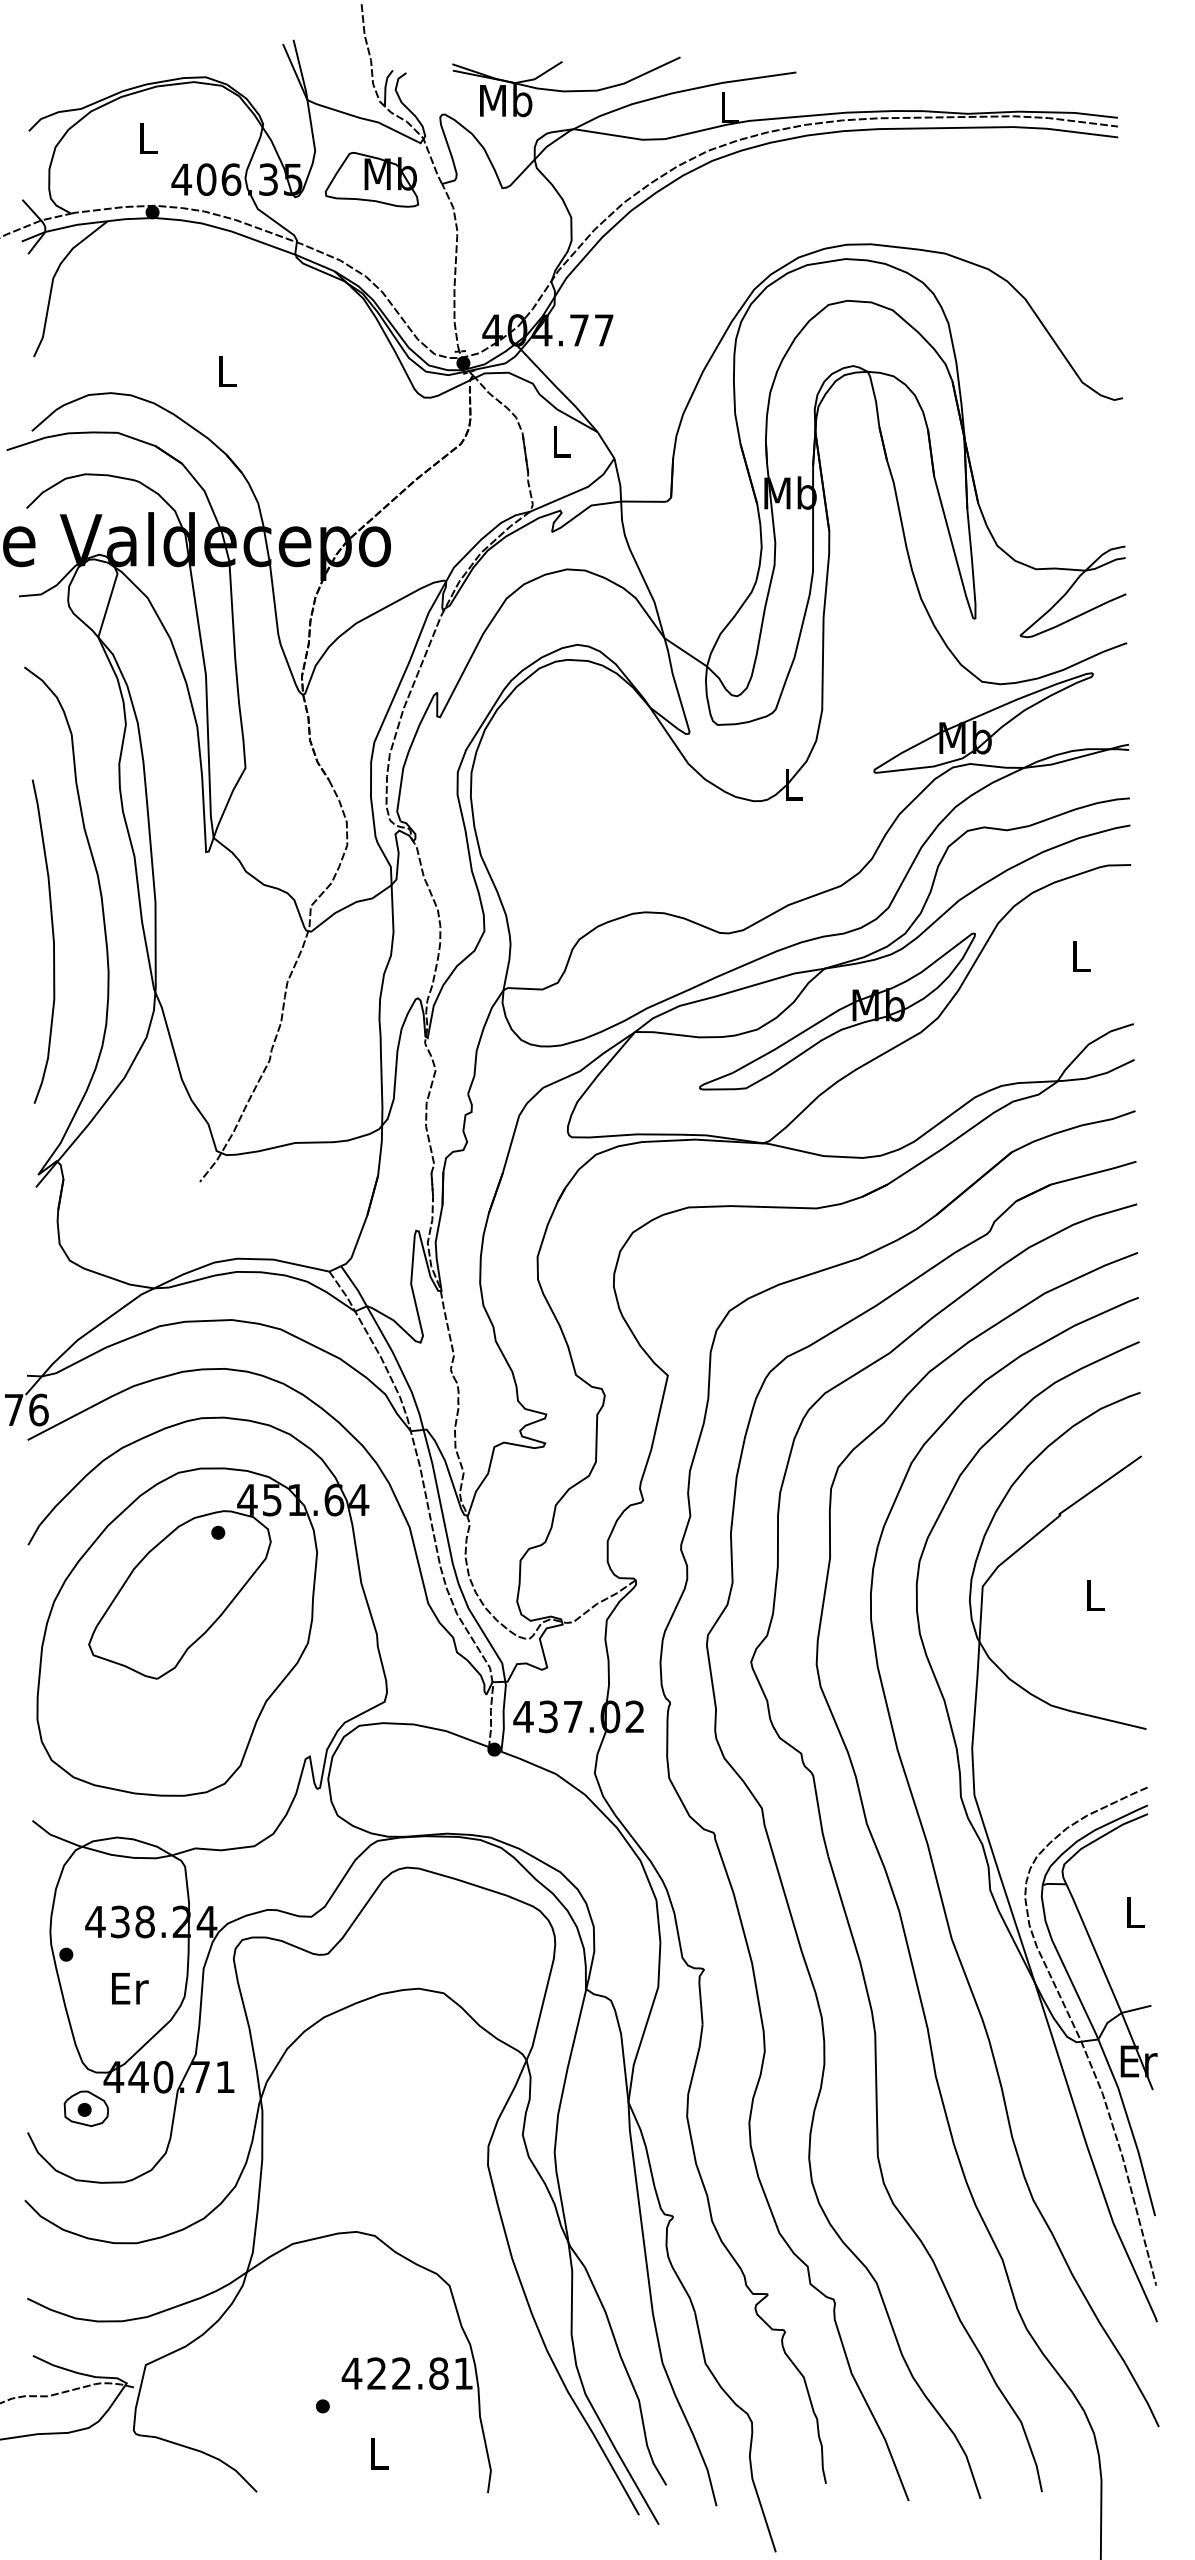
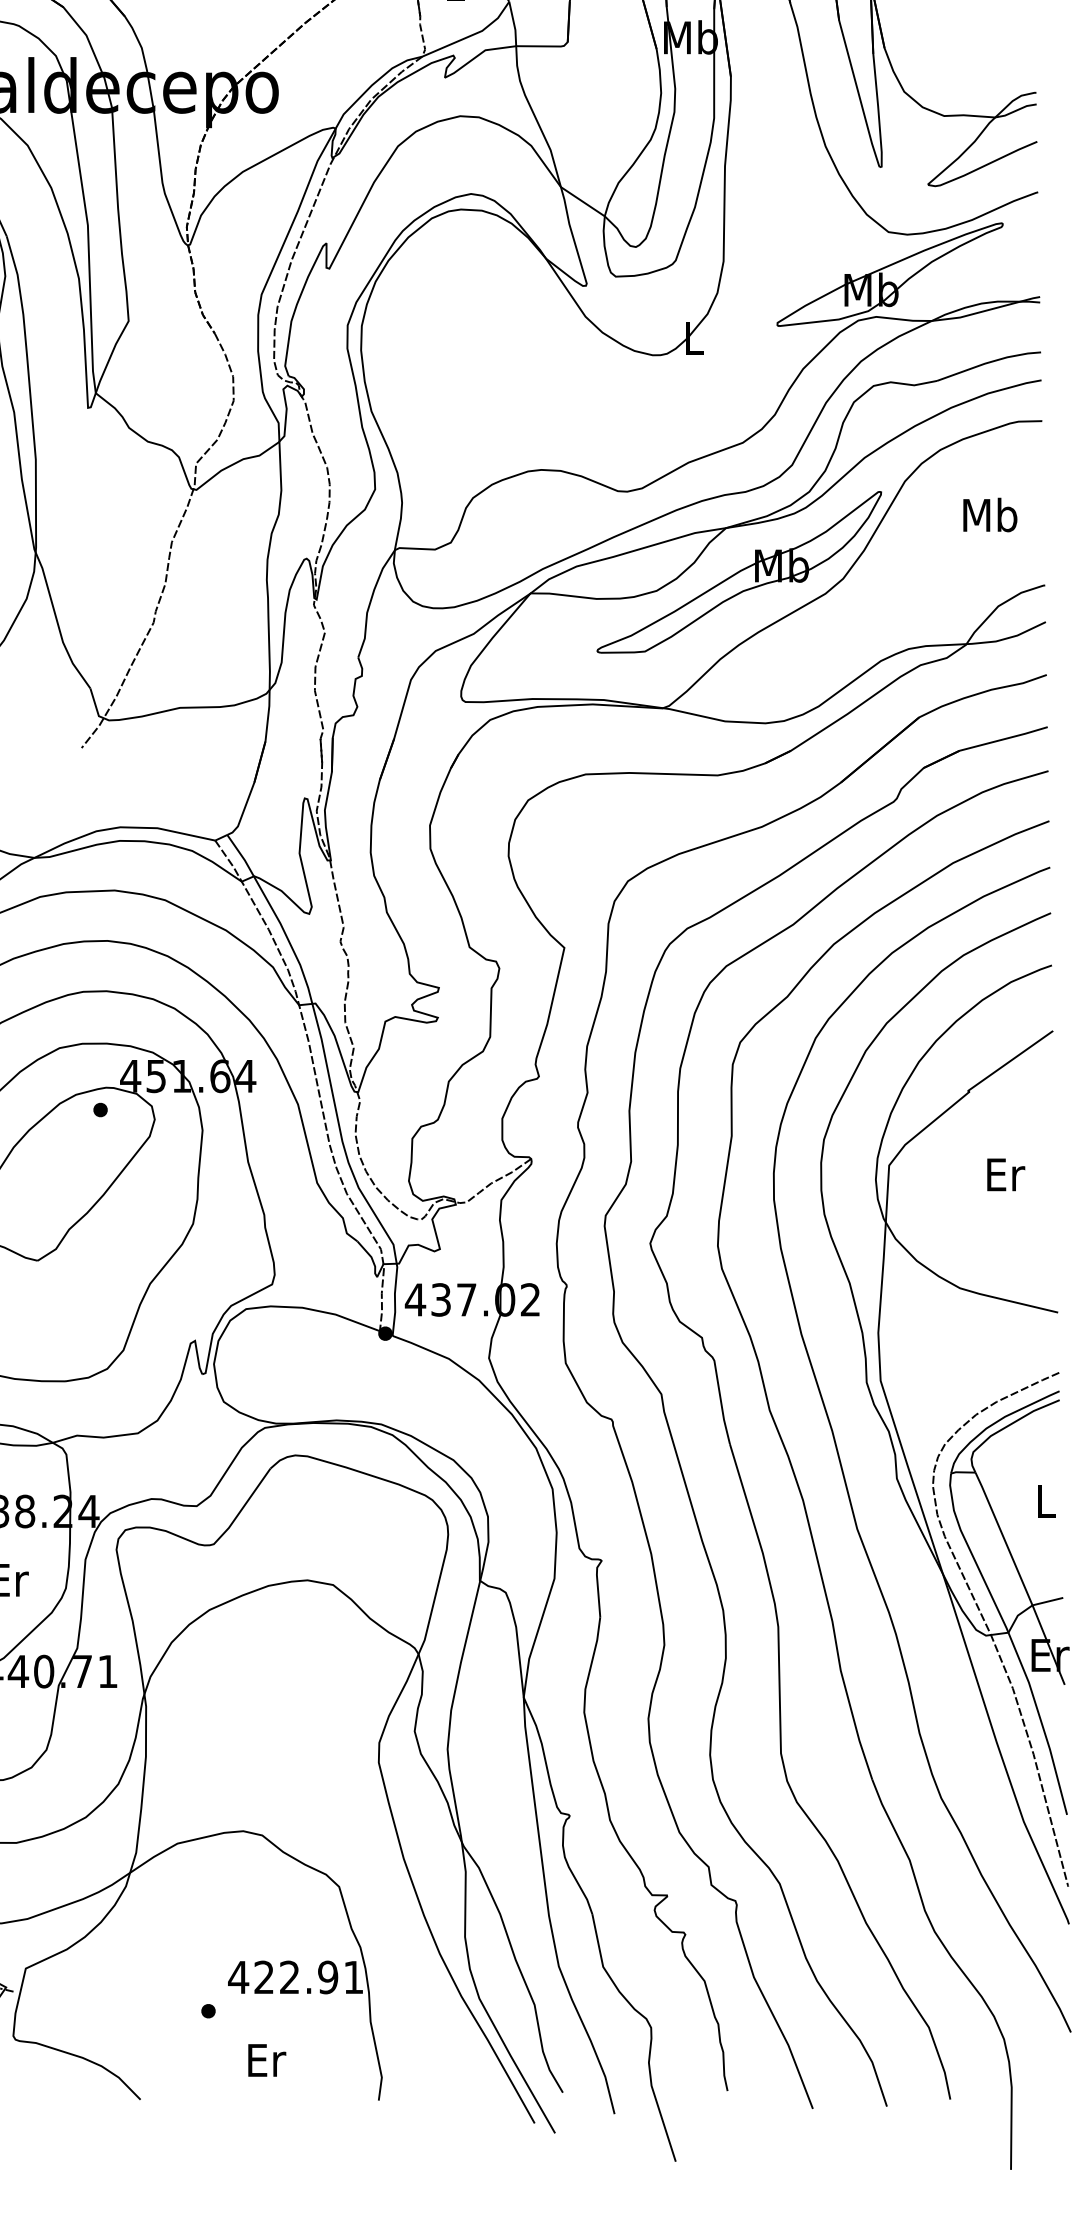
text: (1080, 955) -> (990, 514), L -> Mb
text: (1095, 1595) -> (1005, 1174), L -> Er
text: (438, 2373) -> (327, 1977), 422.81 -> 422.91
text: (379, 2453) -> (266, 2059), L -> Er

